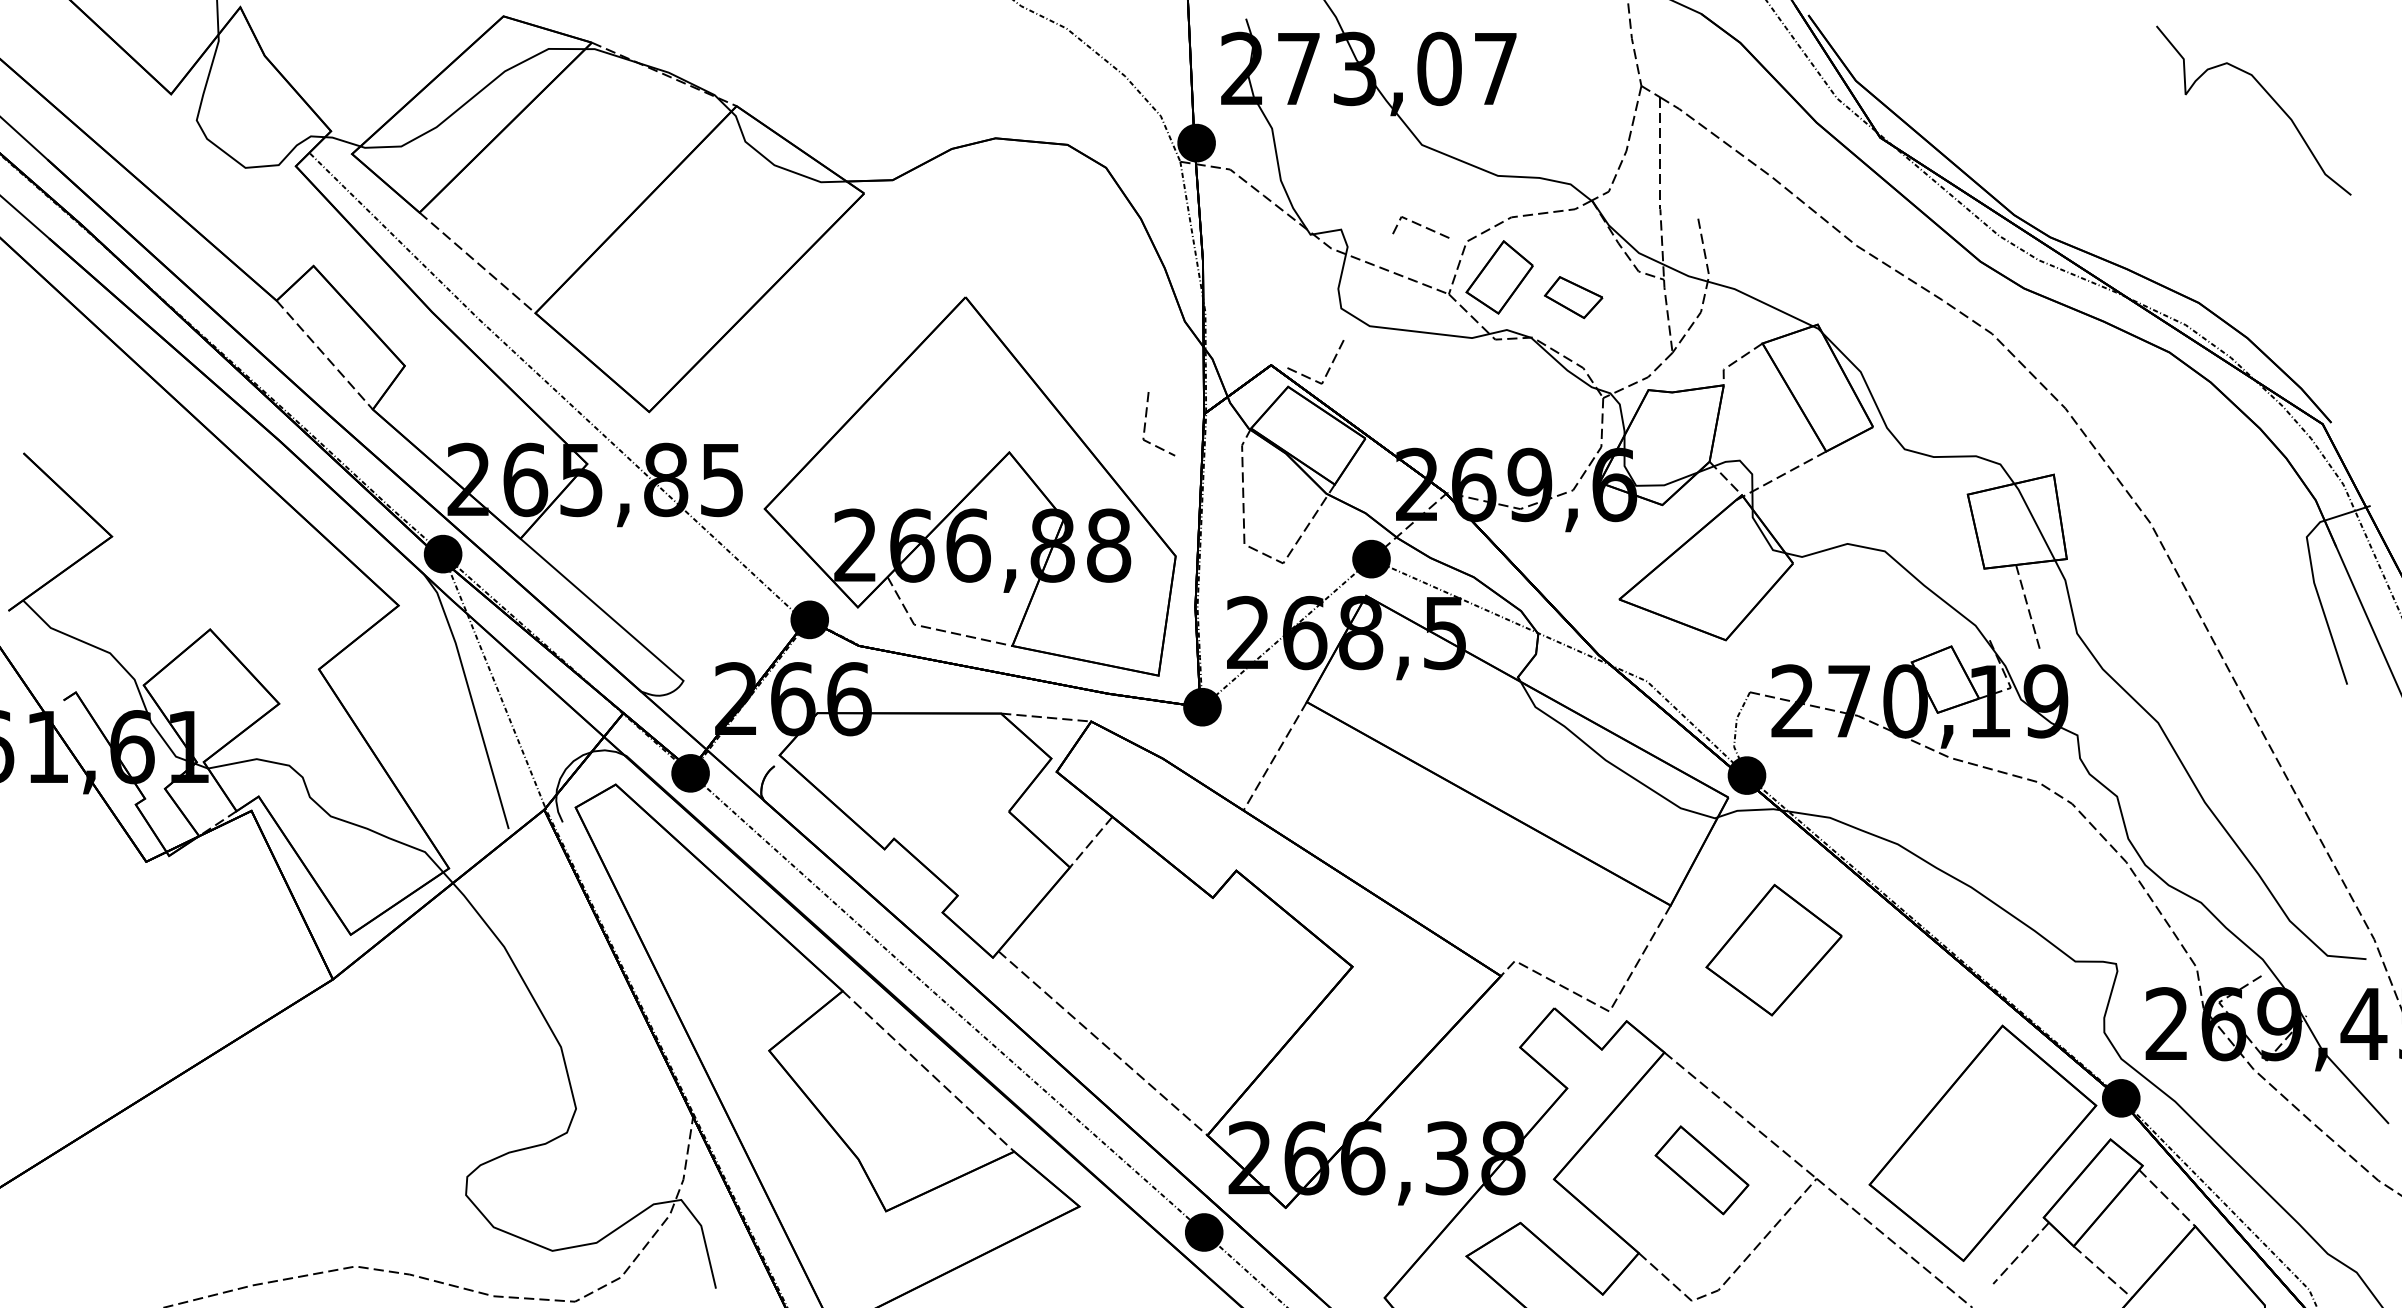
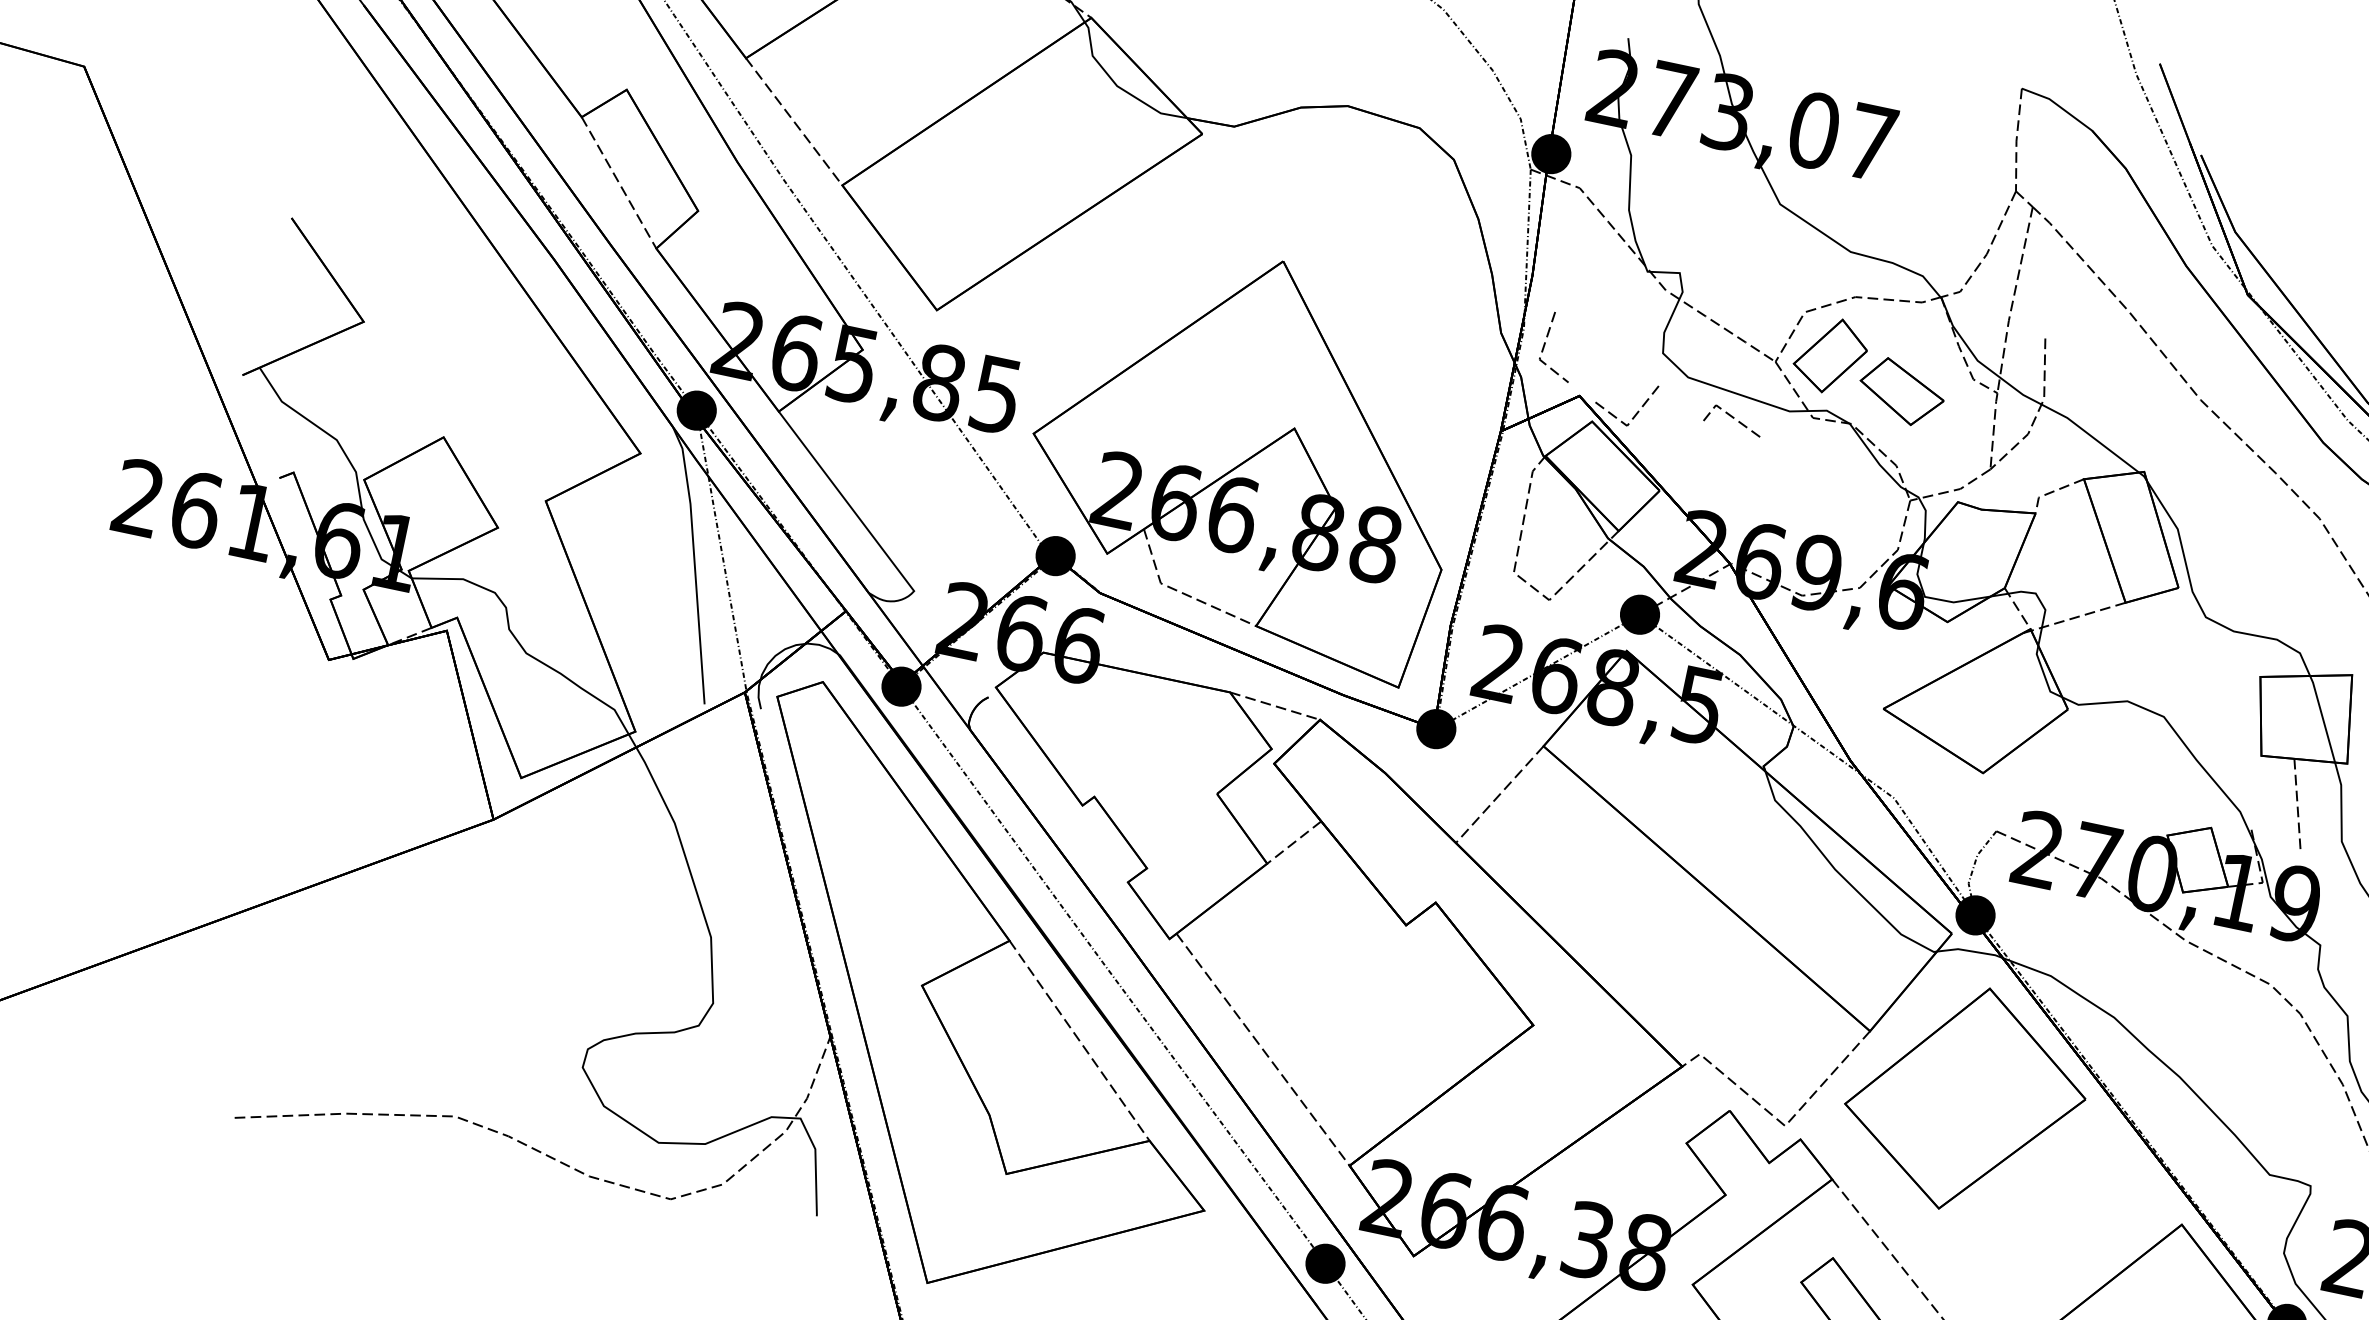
line: (1420, 226) -> (1733, 419), moved
part: (1573, 297) -> (1901, 391), size x1.43
line: (1145, 424) -> (1545, 344), moved
part: (1773, 949) -> (1965, 1097), size x1.67

